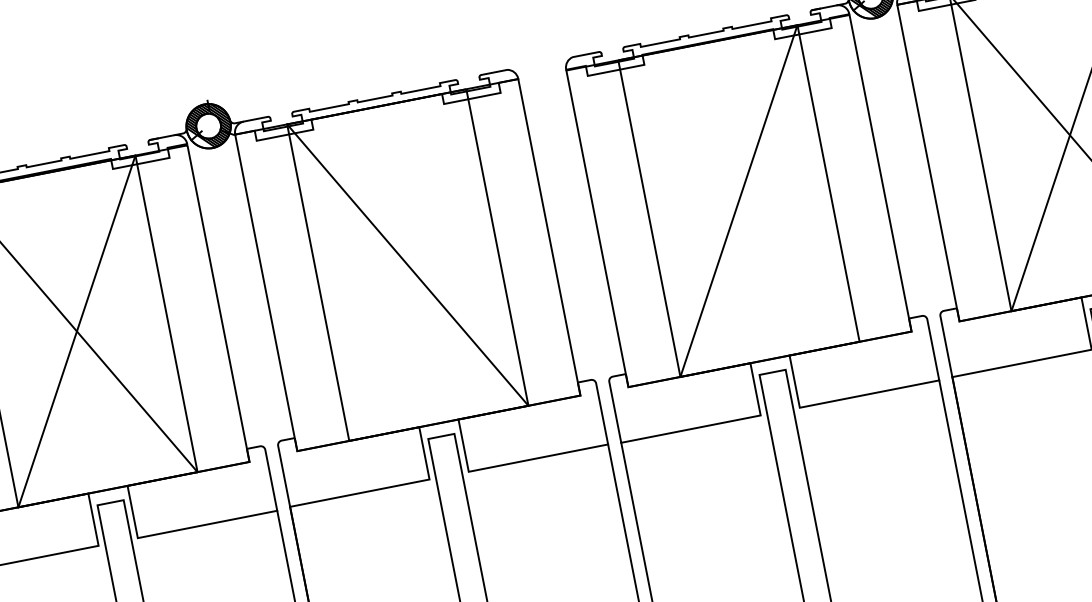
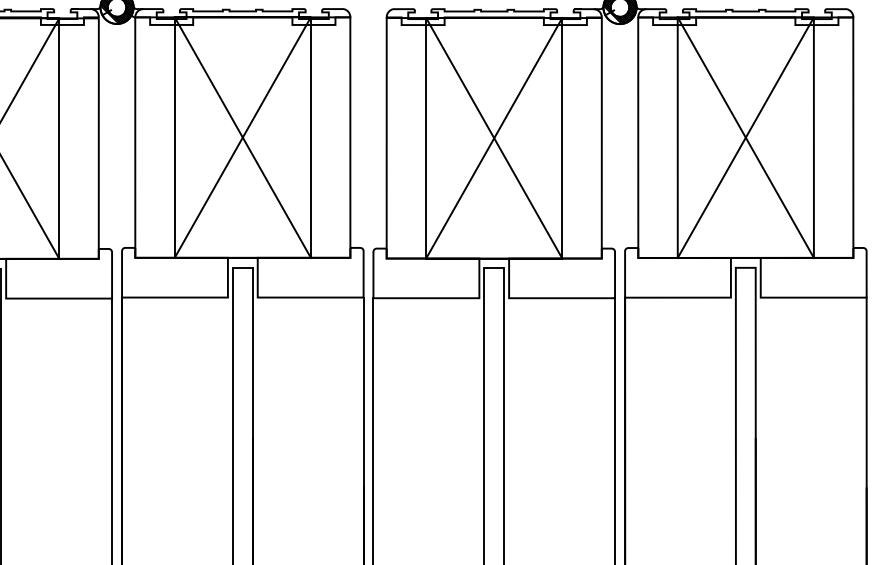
line: (739, 201) -> (494, 138), added
line: (407, 265) -> (242, 137), added

